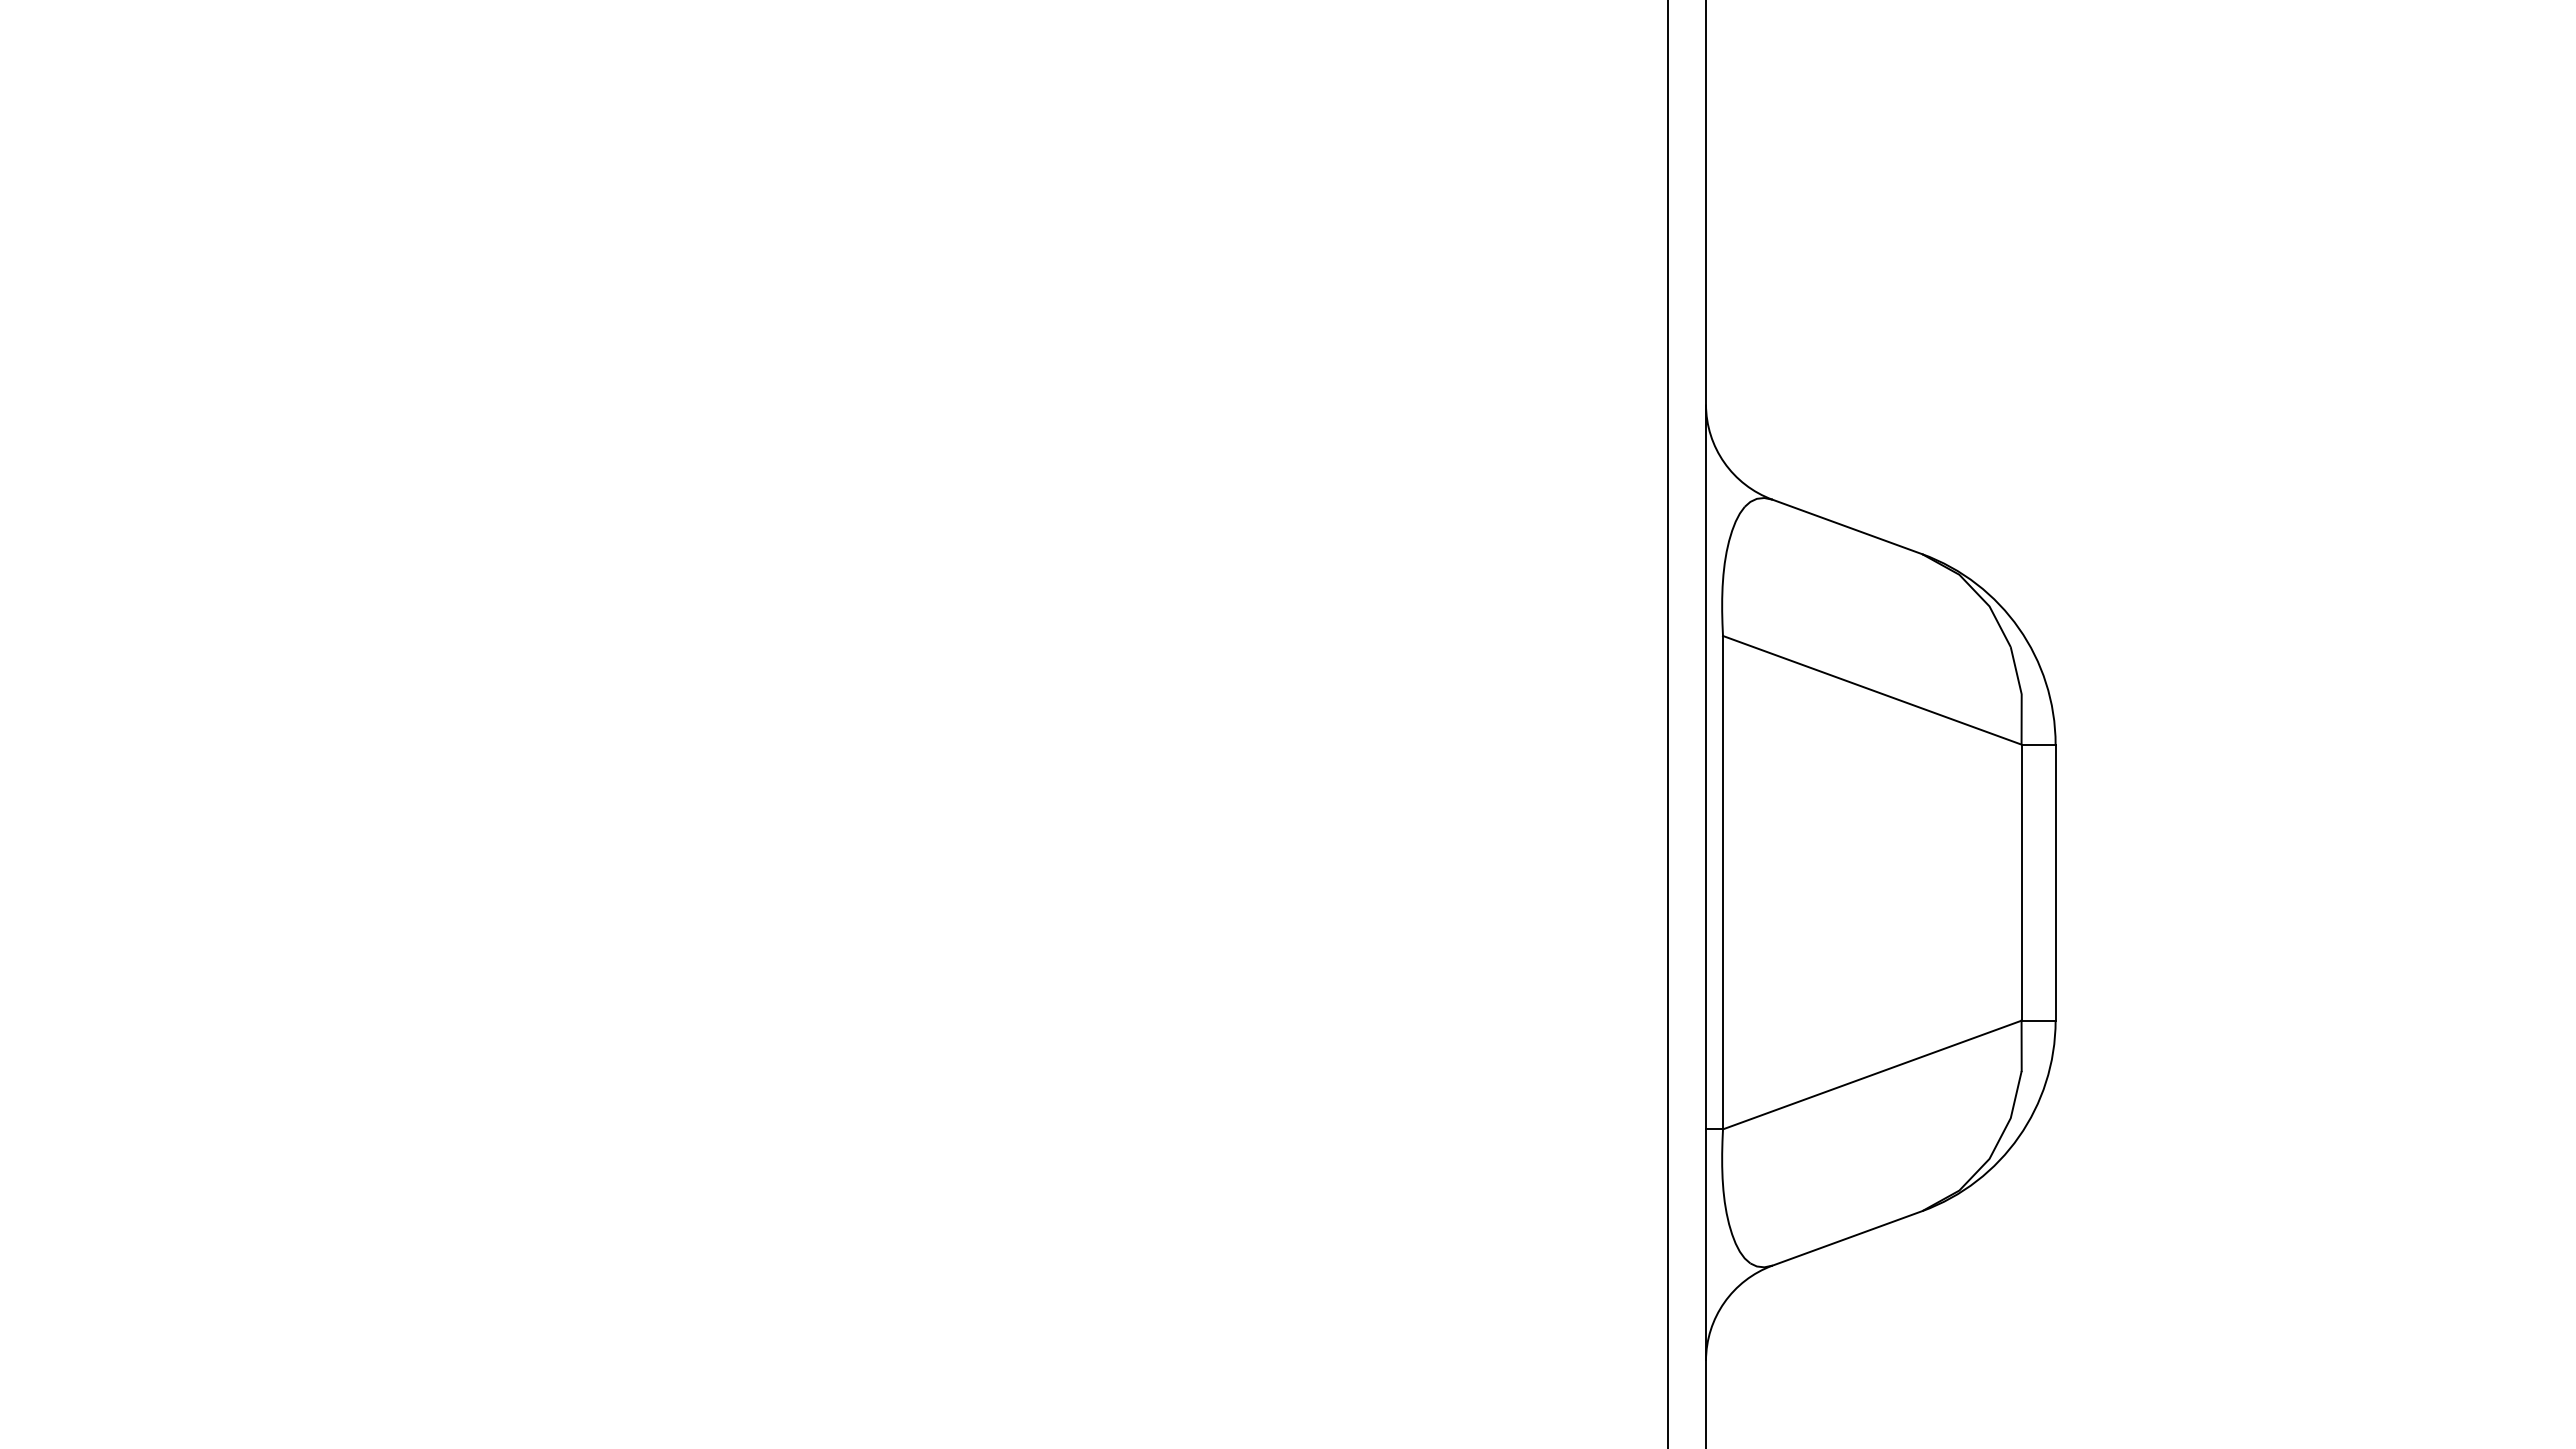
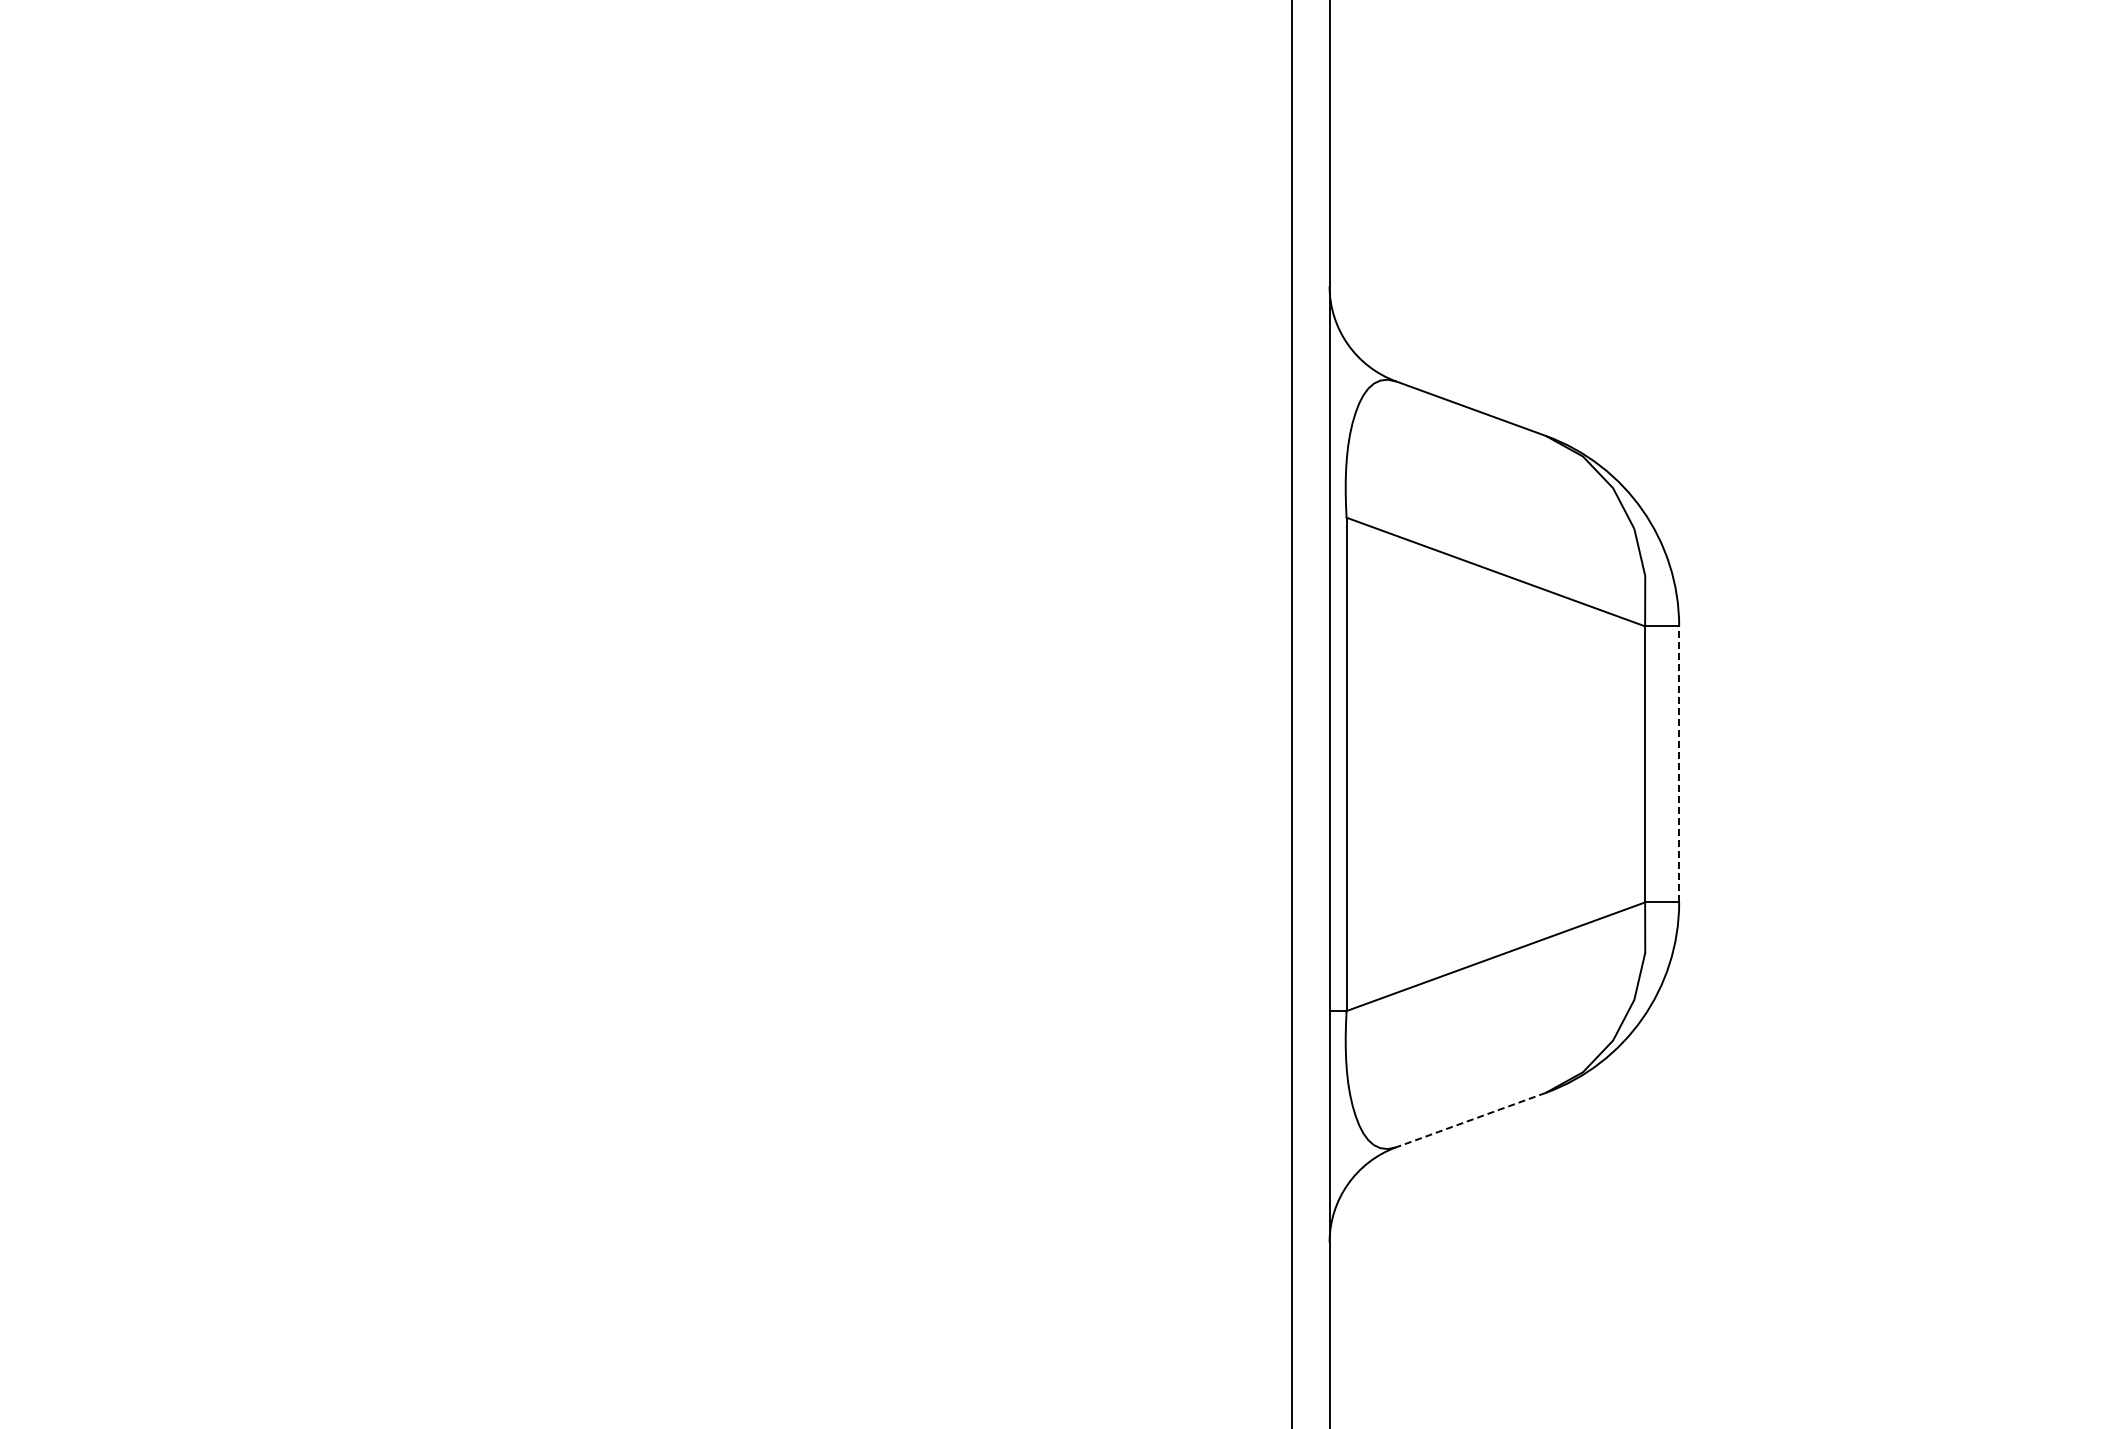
line: (2055, 882) -> (1679, 764), solid -> dashed
line: (1847, 1238) -> (1471, 1120), solid -> dashed

